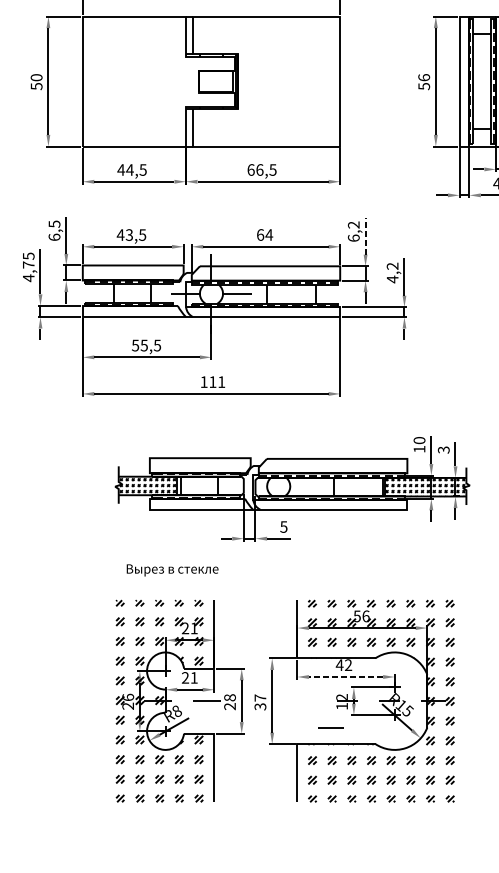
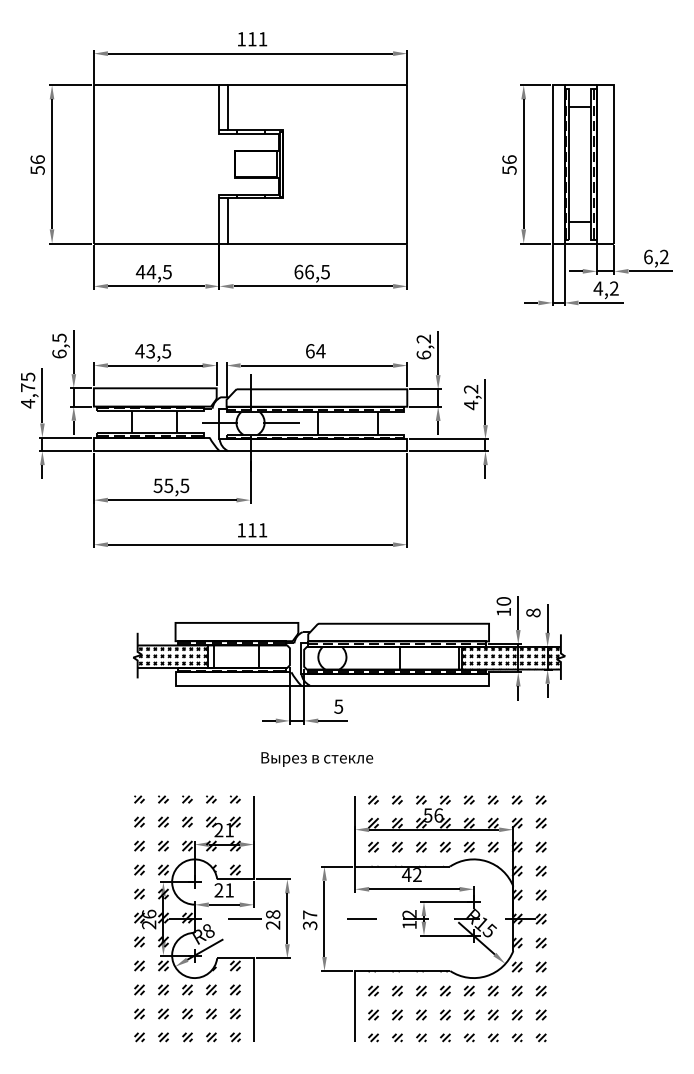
text: (36, 77) -> (37, 159), 50 -> 56
line: (365, 236) -> (438, 352), dashed -> solid
text: (443, 449) -> (533, 612), 3 -> 8
text: (172, 570) -> (317, 759), moved
line: (345, 677) -> (413, 889), dashed -> solid
line: (330, 727) -> (361, 918), moved

